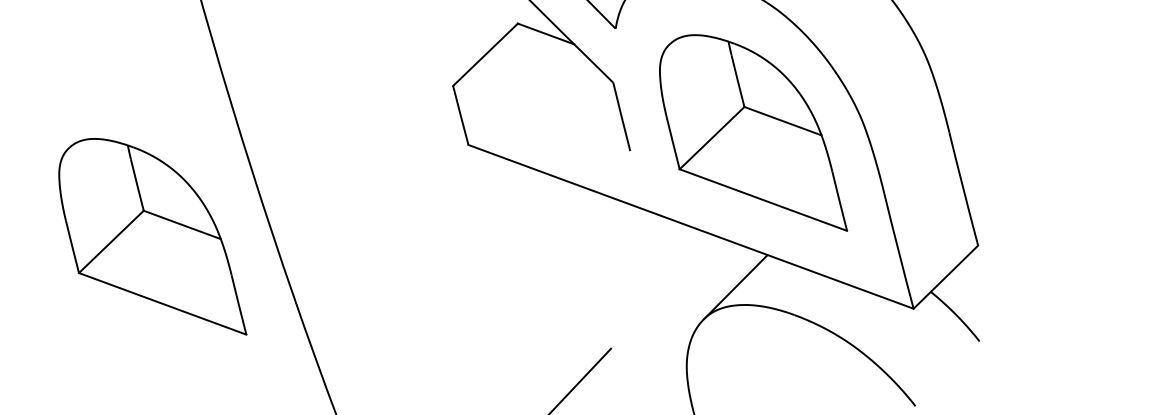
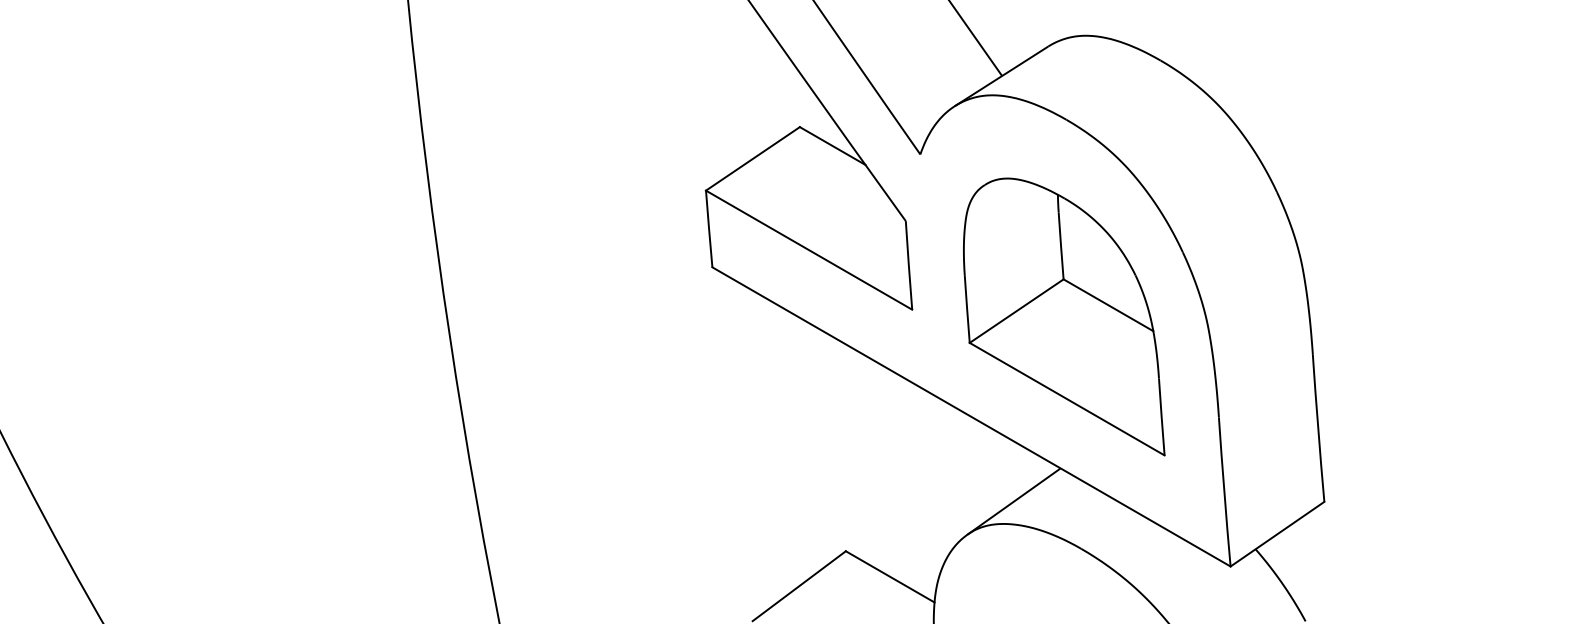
line: (541, 117) -> (809, 249), added
part: (149, 239) -> (295, 316), removed
line: (648, 362) -> (889, 576), added

